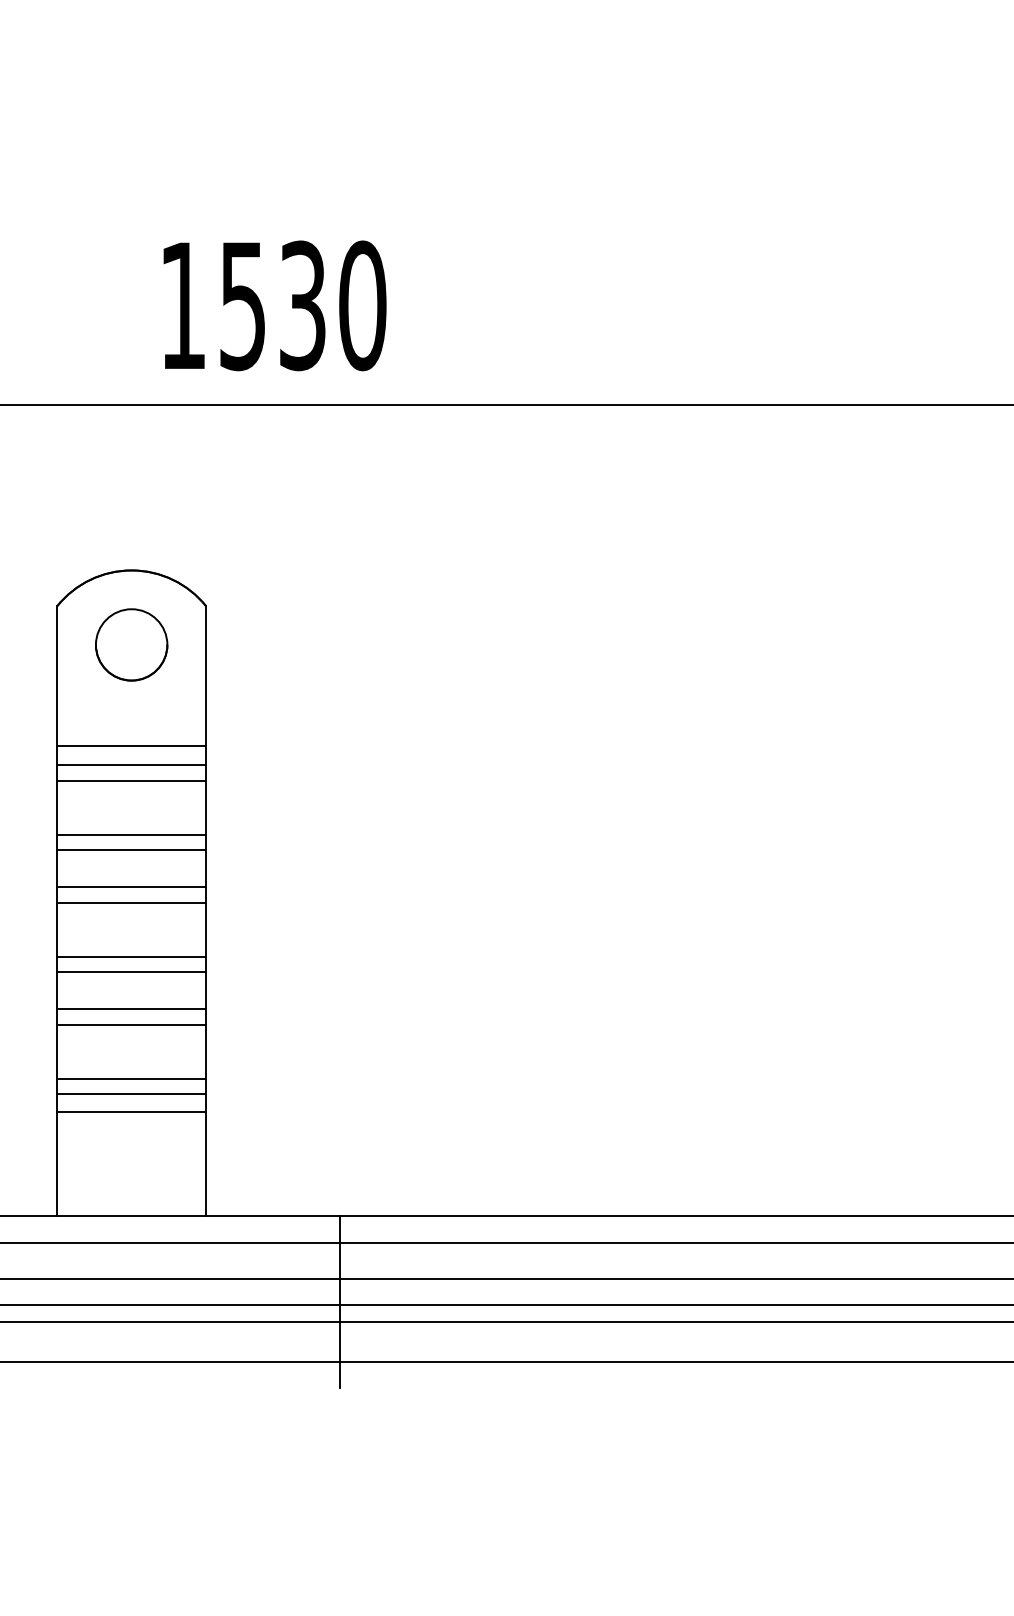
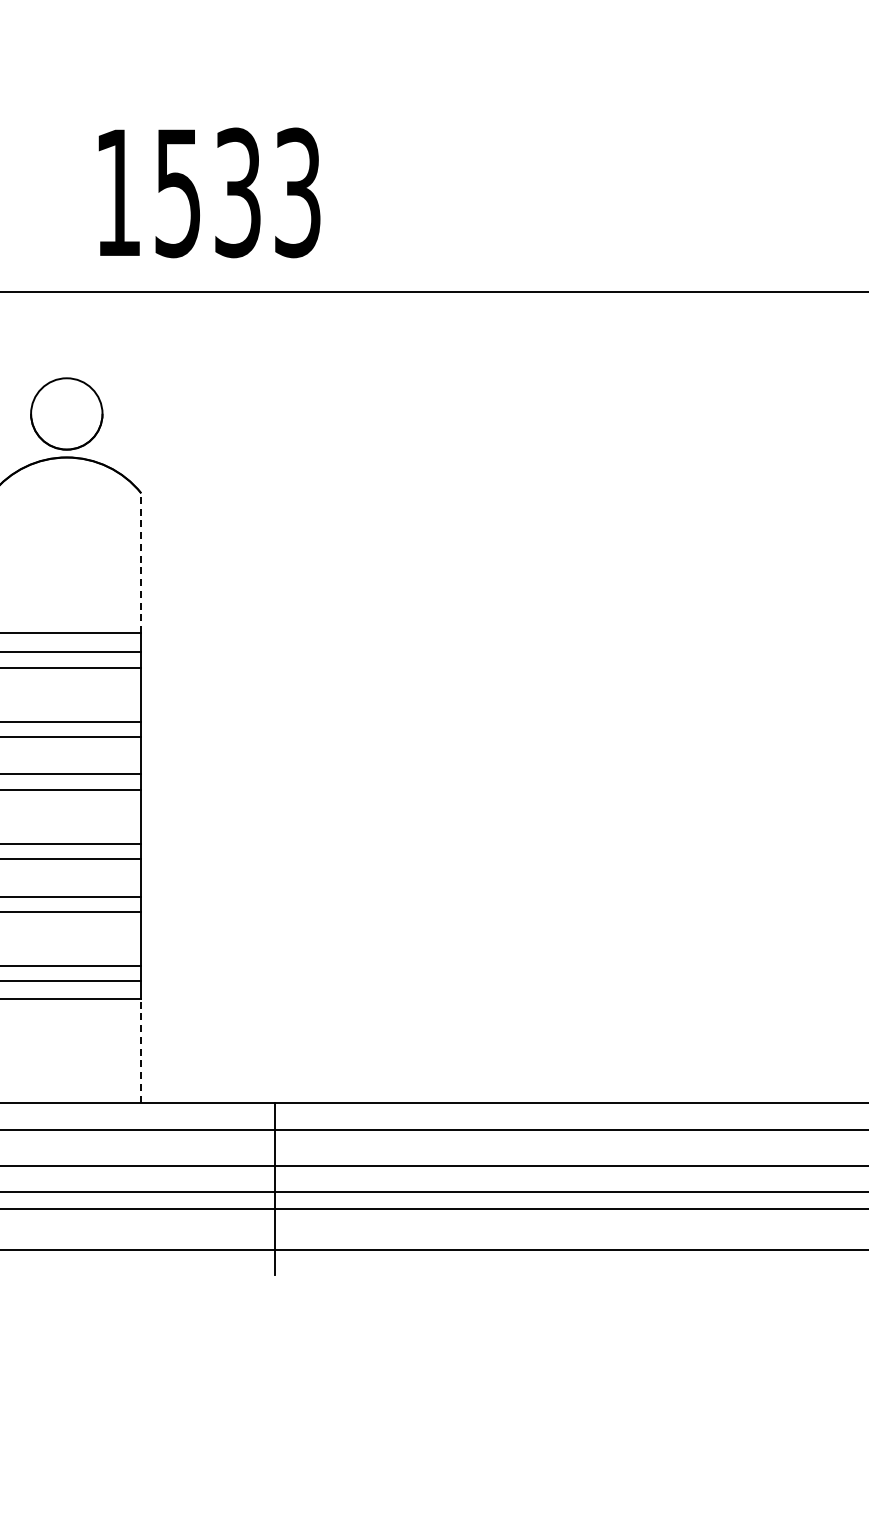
text: (362, 305) -> (297, 192), 1530 -> 1533
circle: (131, 644) -> (66, 413), moved
line: (206, 676) -> (141, 563), solid -> dashed
line: (206, 1163) -> (141, 1050), solid -> dashed

